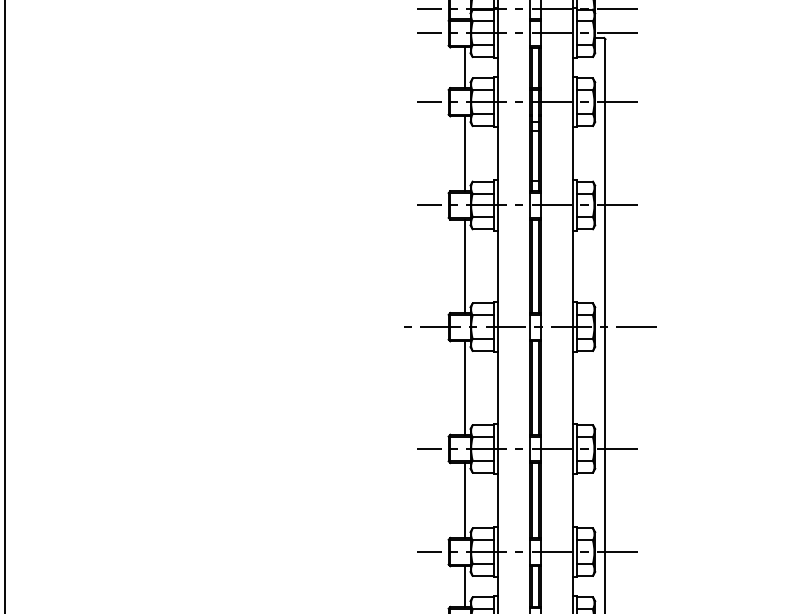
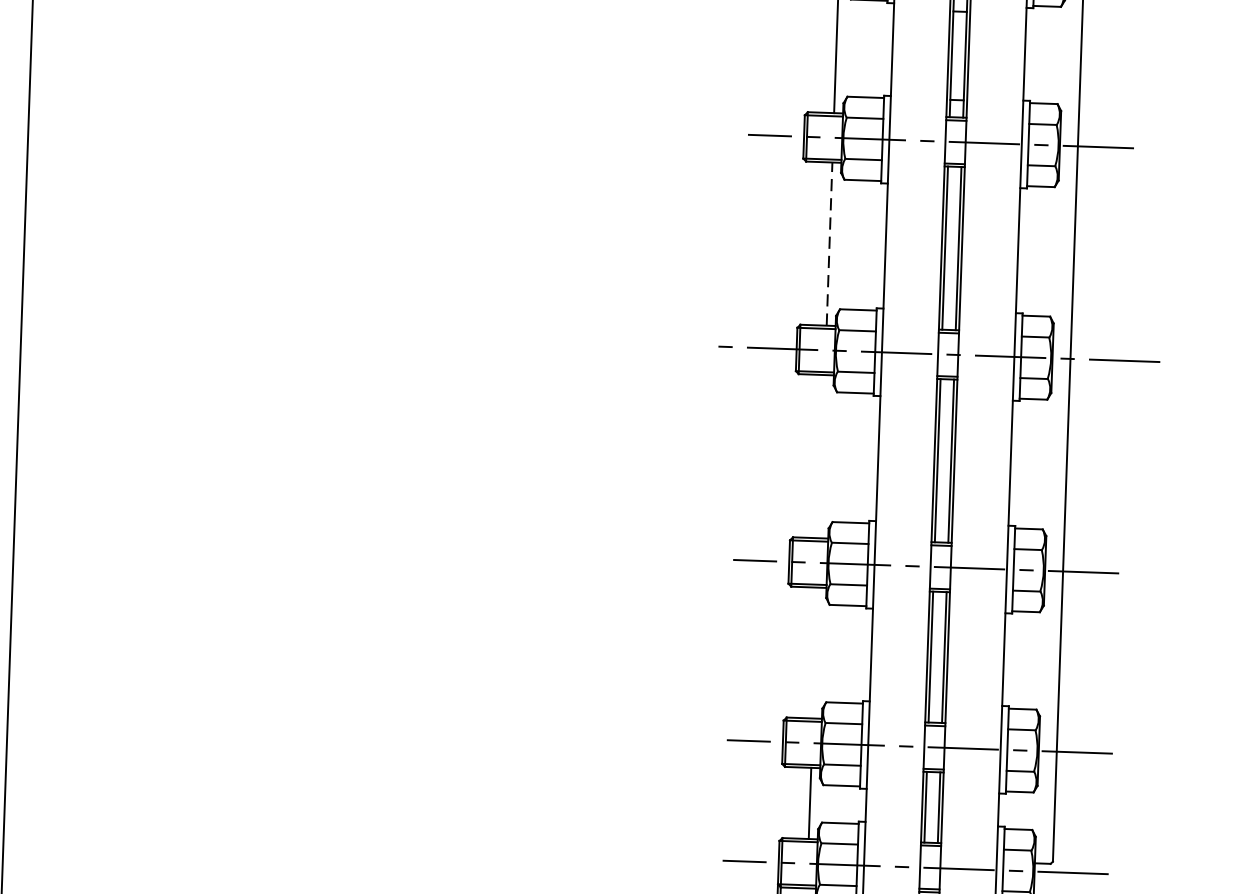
line: (465, 266) -> (829, 244), solid -> dashed
line: (465, 387) -> (822, 455), removed
line: (465, 500) -> (815, 653), removed

